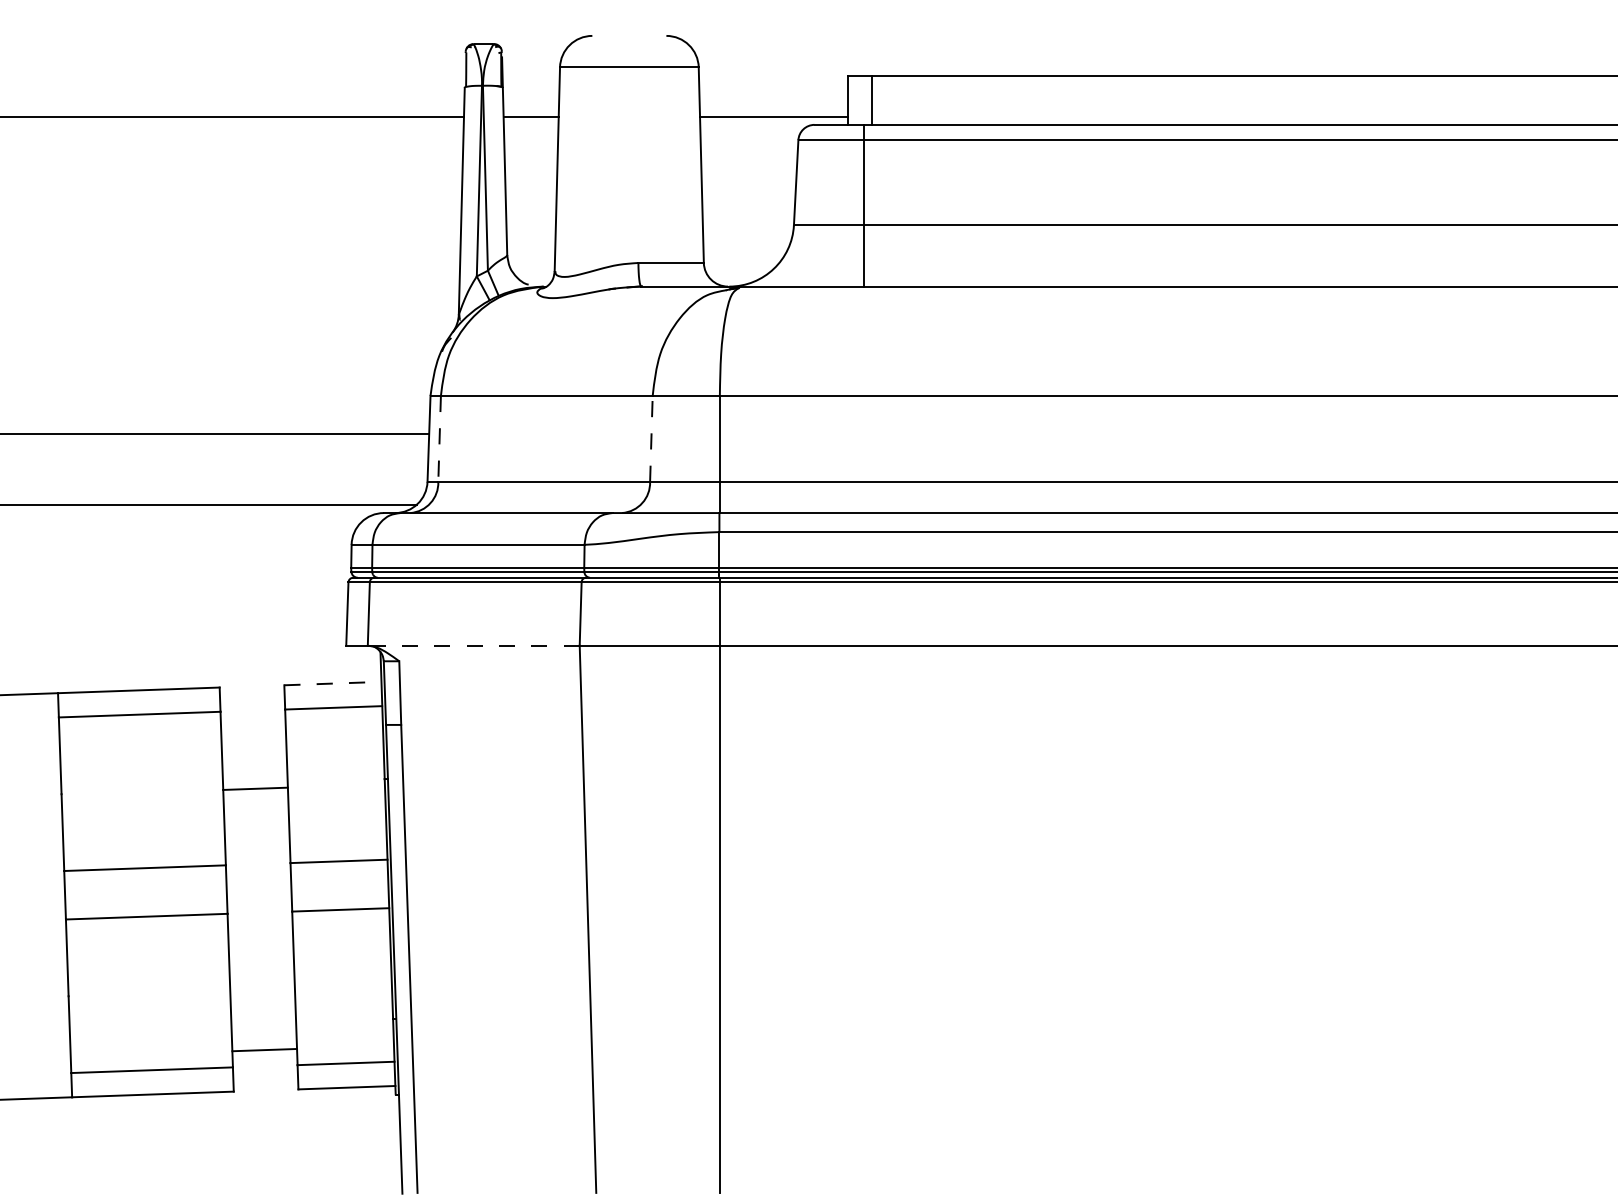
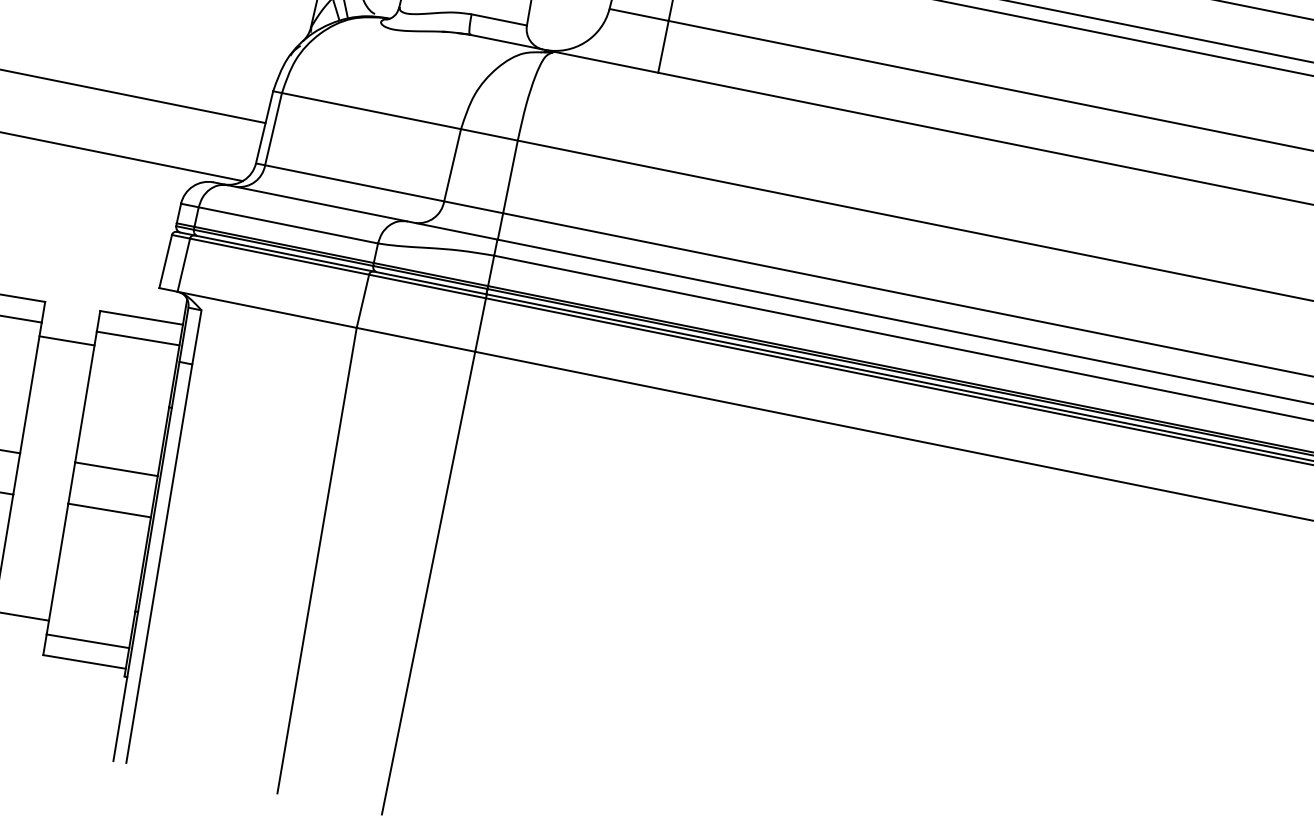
line: (439, 438) -> (273, 128), dashed -> solid
line: (651, 438) -> (452, 164), dashed -> solid
line: (473, 645) -> (266, 309), dashed -> solid
line: (332, 683) -> (141, 317), dashed -> solid
line: (255, 788) -> (67, 340), moved

